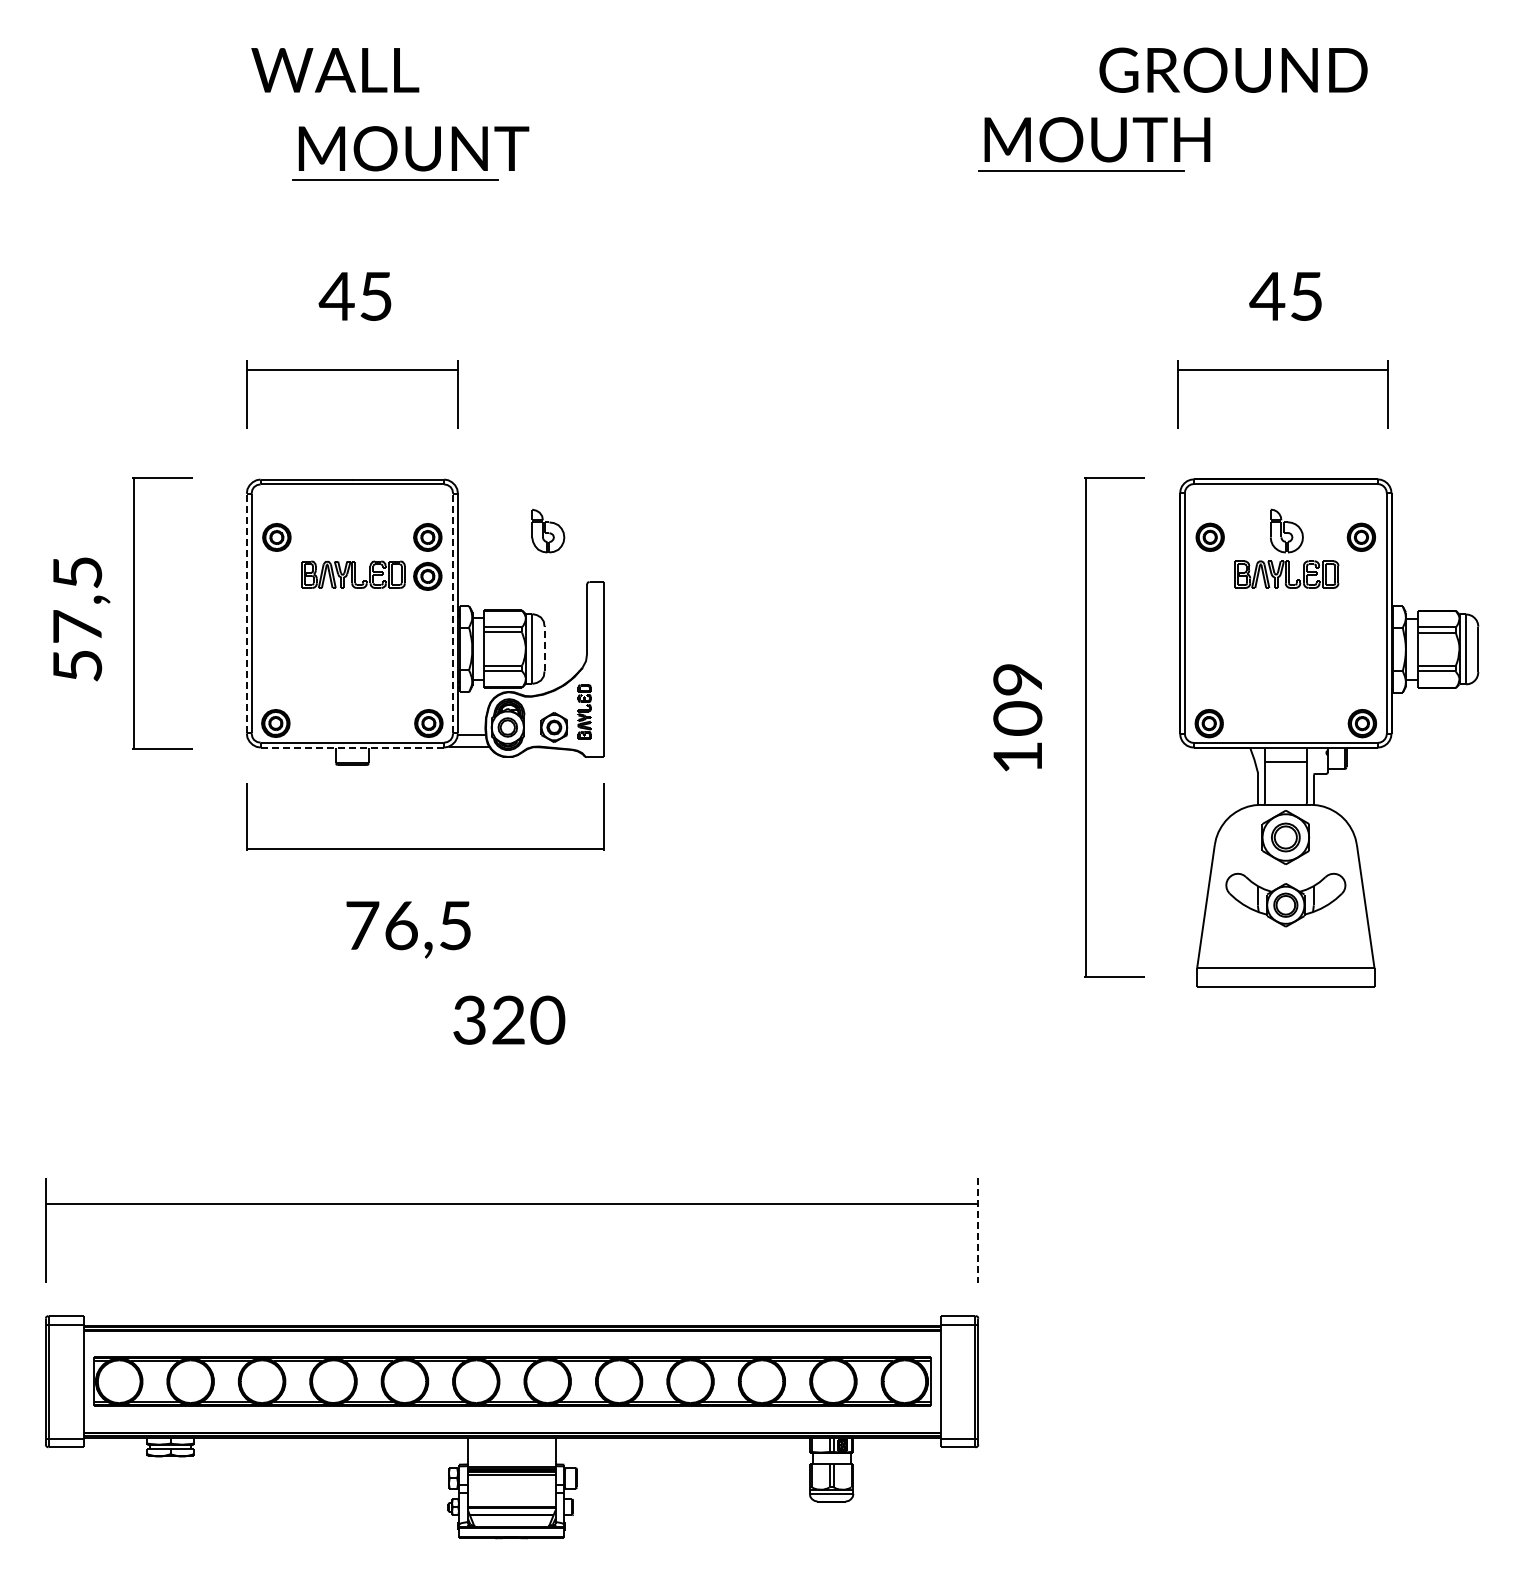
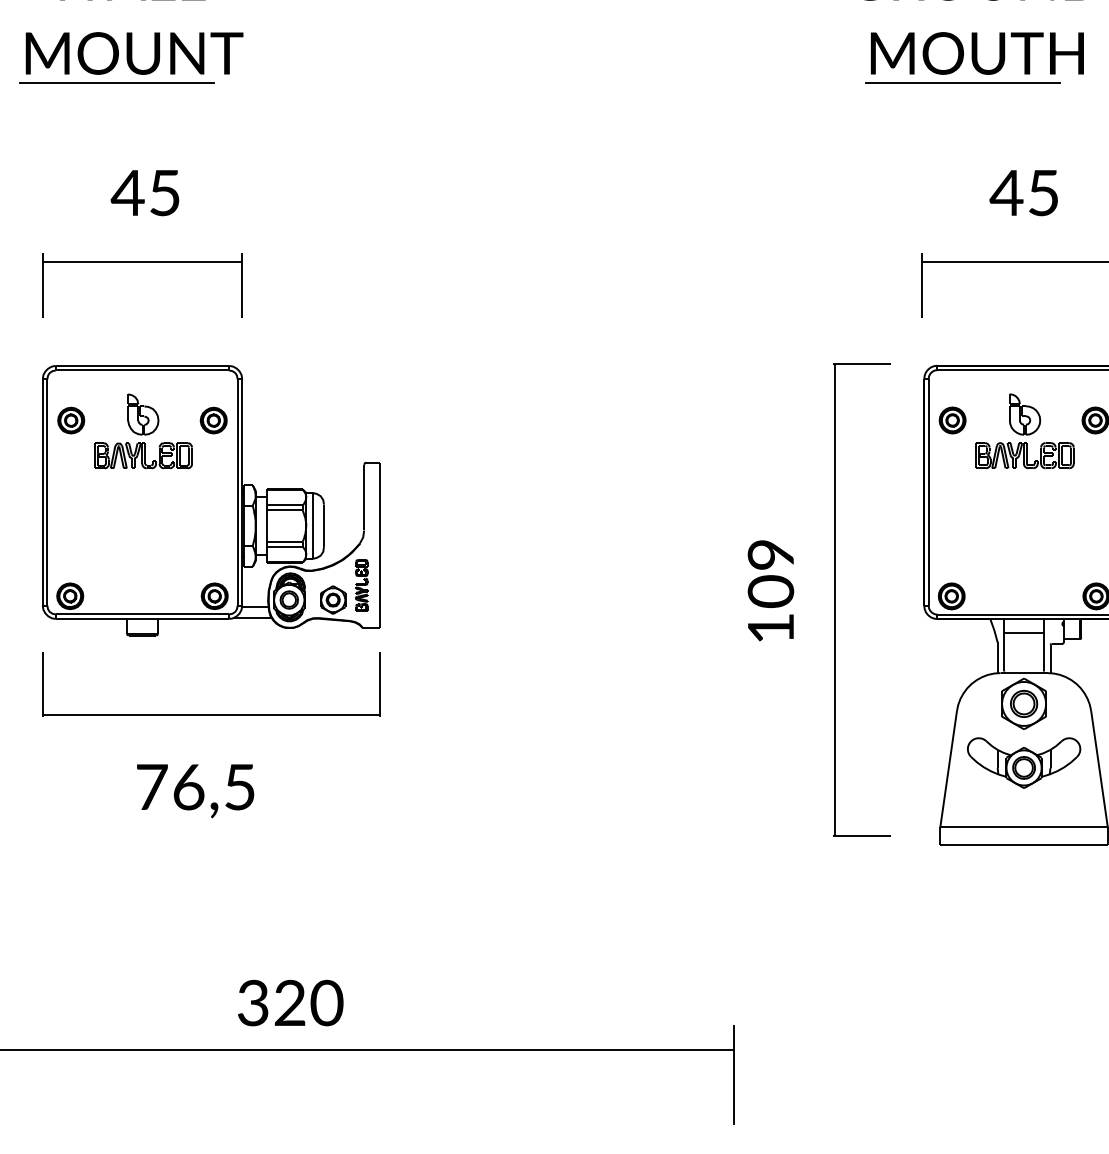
part: (1094, 144) -> (974, 57), moved
part: (410, 153) -> (131, 57), moved
part: (548, 530) -> (143, 414), moved
part: (427, 576) -> (213, 457), removed
line: (246, 613) -> (42, 492), dashed -> solid
line: (453, 613) -> (238, 492), dashed -> solid
line: (544, 648) -> (323, 525), dashed -> solid
line: (352, 747) -> (142, 618), dashed -> solid
text: (509, 1019) -> (290, 1002), moved
line: (978, 1230) -> (733, 1075), dashed -> solid

